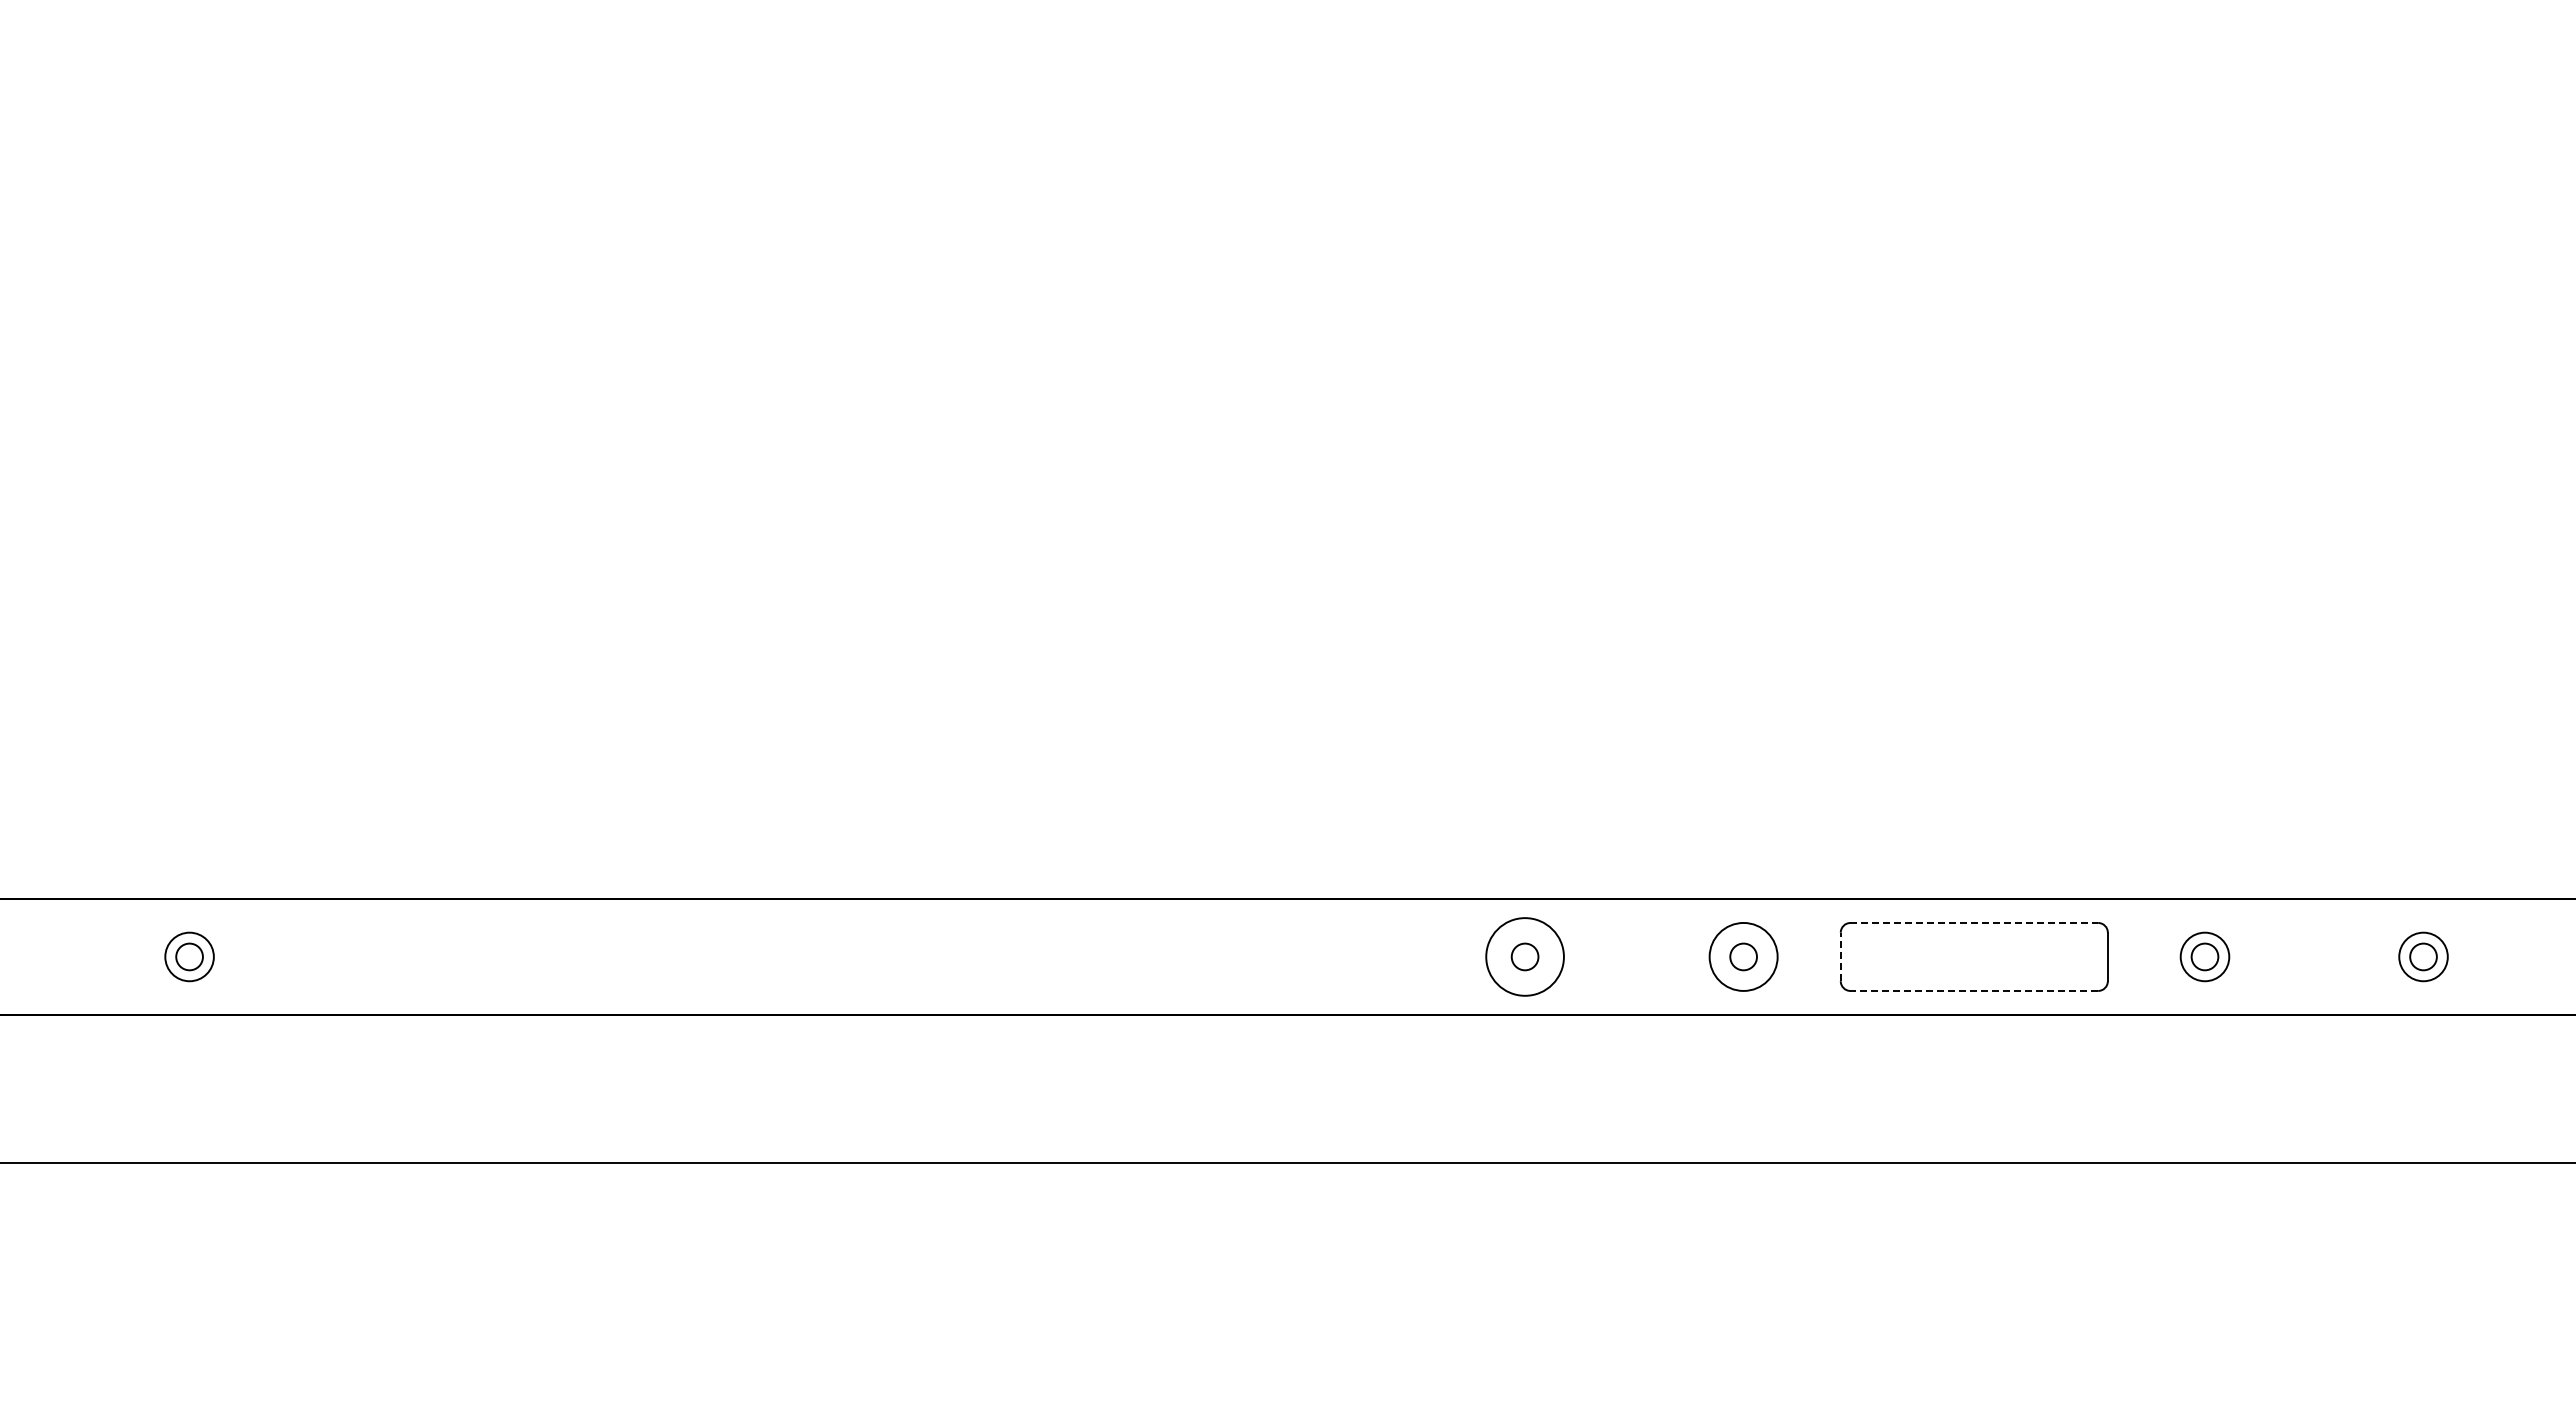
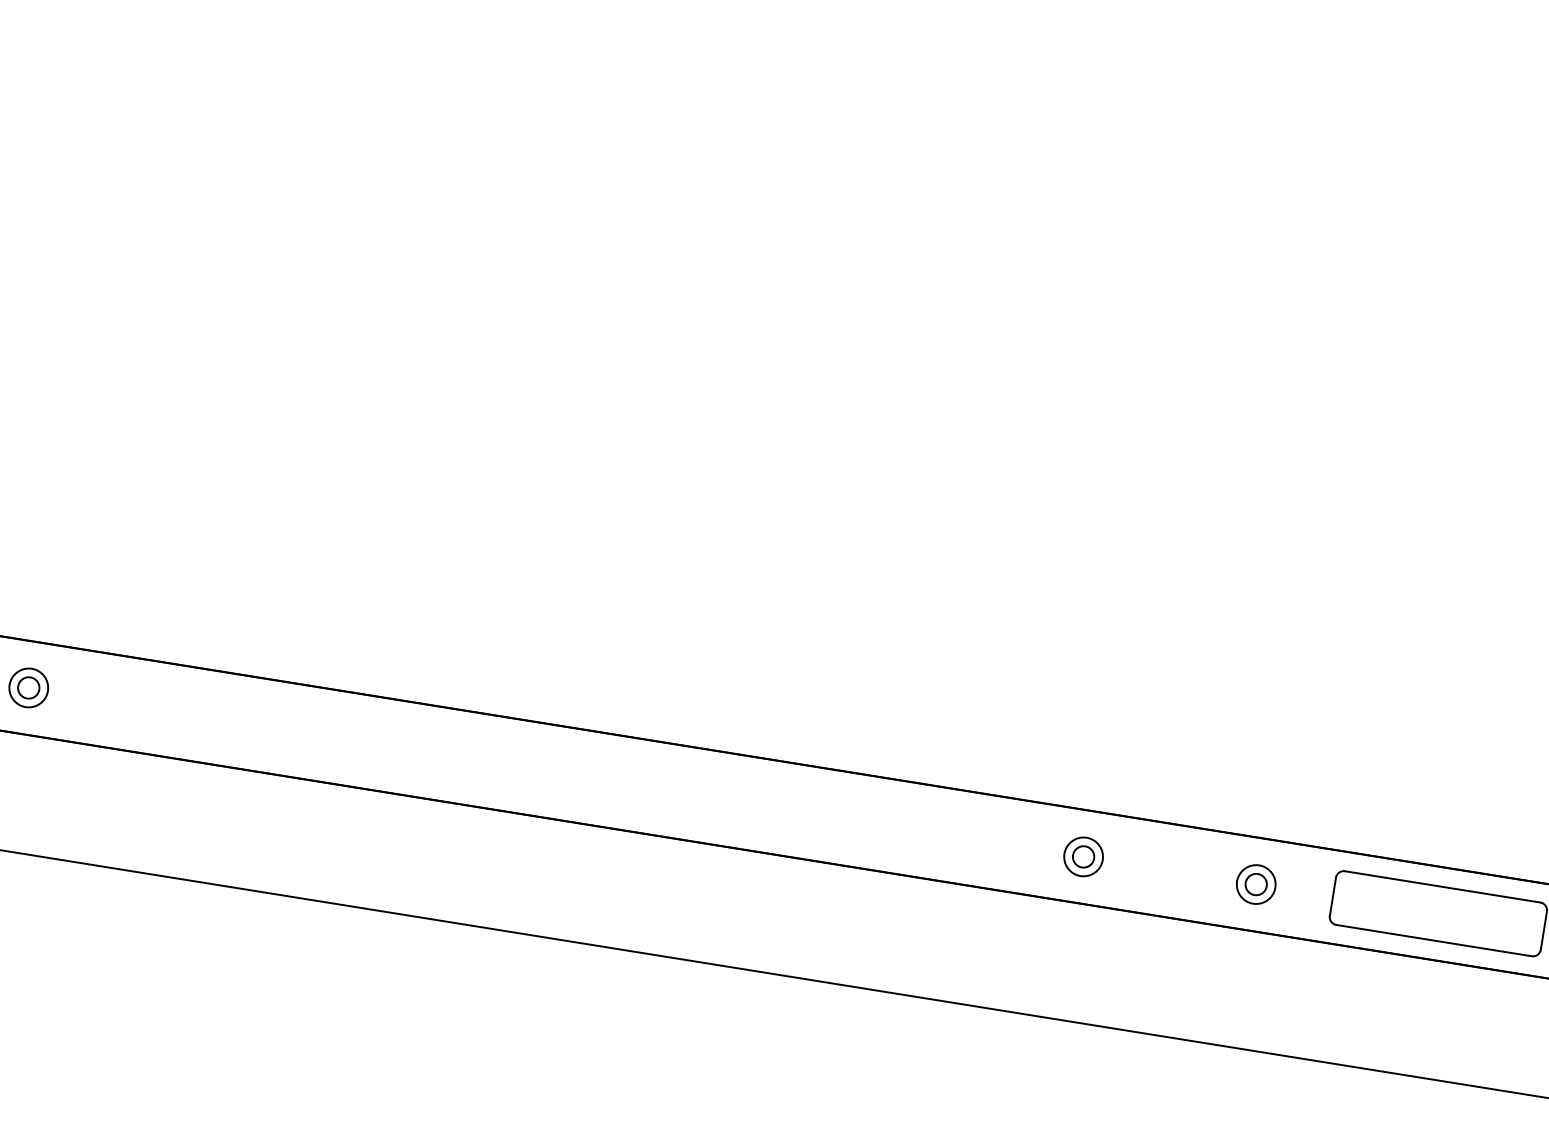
line: (1974, 922) -> (1442, 886), dashed -> solid
circle: (1524, 956) -> (1083, 856), size x0.62
circle: (1743, 956) -> (1256, 884), size x0.71
line: (1840, 956) -> (1332, 896), dashed -> solid
line: (1974, 990) -> (1434, 940), dashed -> solid

